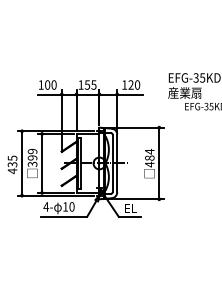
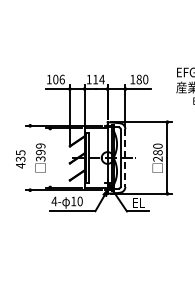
text: (53, 84) -> (61, 79), 100 -> 106
text: (90, 84) -> (98, 79), 155 -> 114
text: (130, 84) -> (138, 79), 120 -> 180
text: (149, 157) -> (157, 152), 484 -> 280
line: (22, 163) -> (30, 158), removed
line: (42, 163) -> (50, 158), removed
line: (117, 163) -> (125, 158), solid -> dashed

